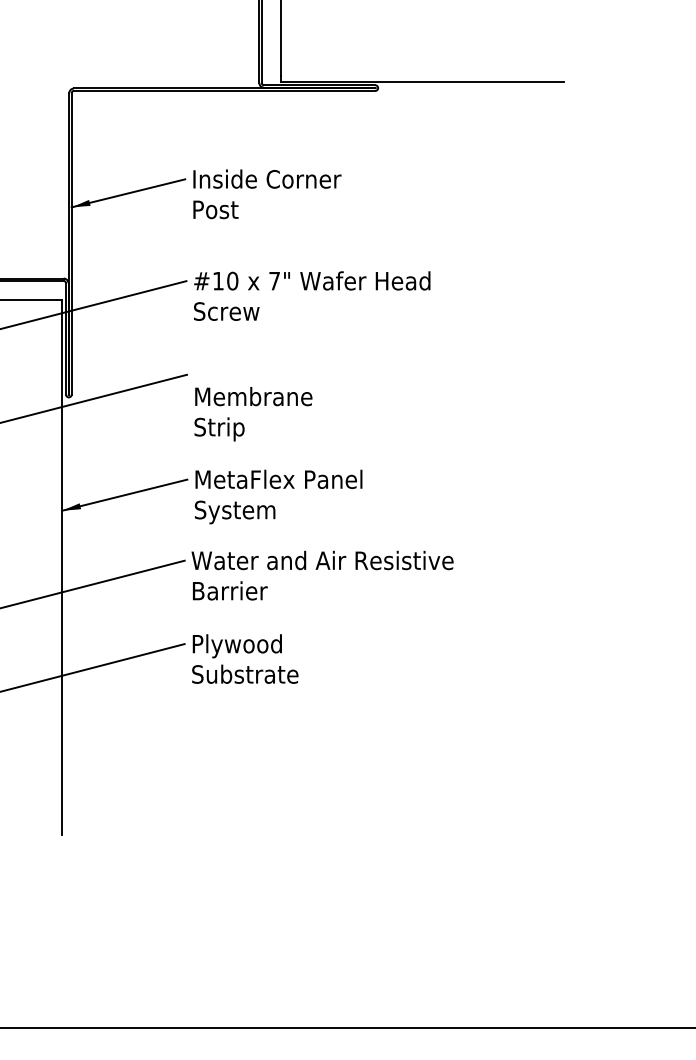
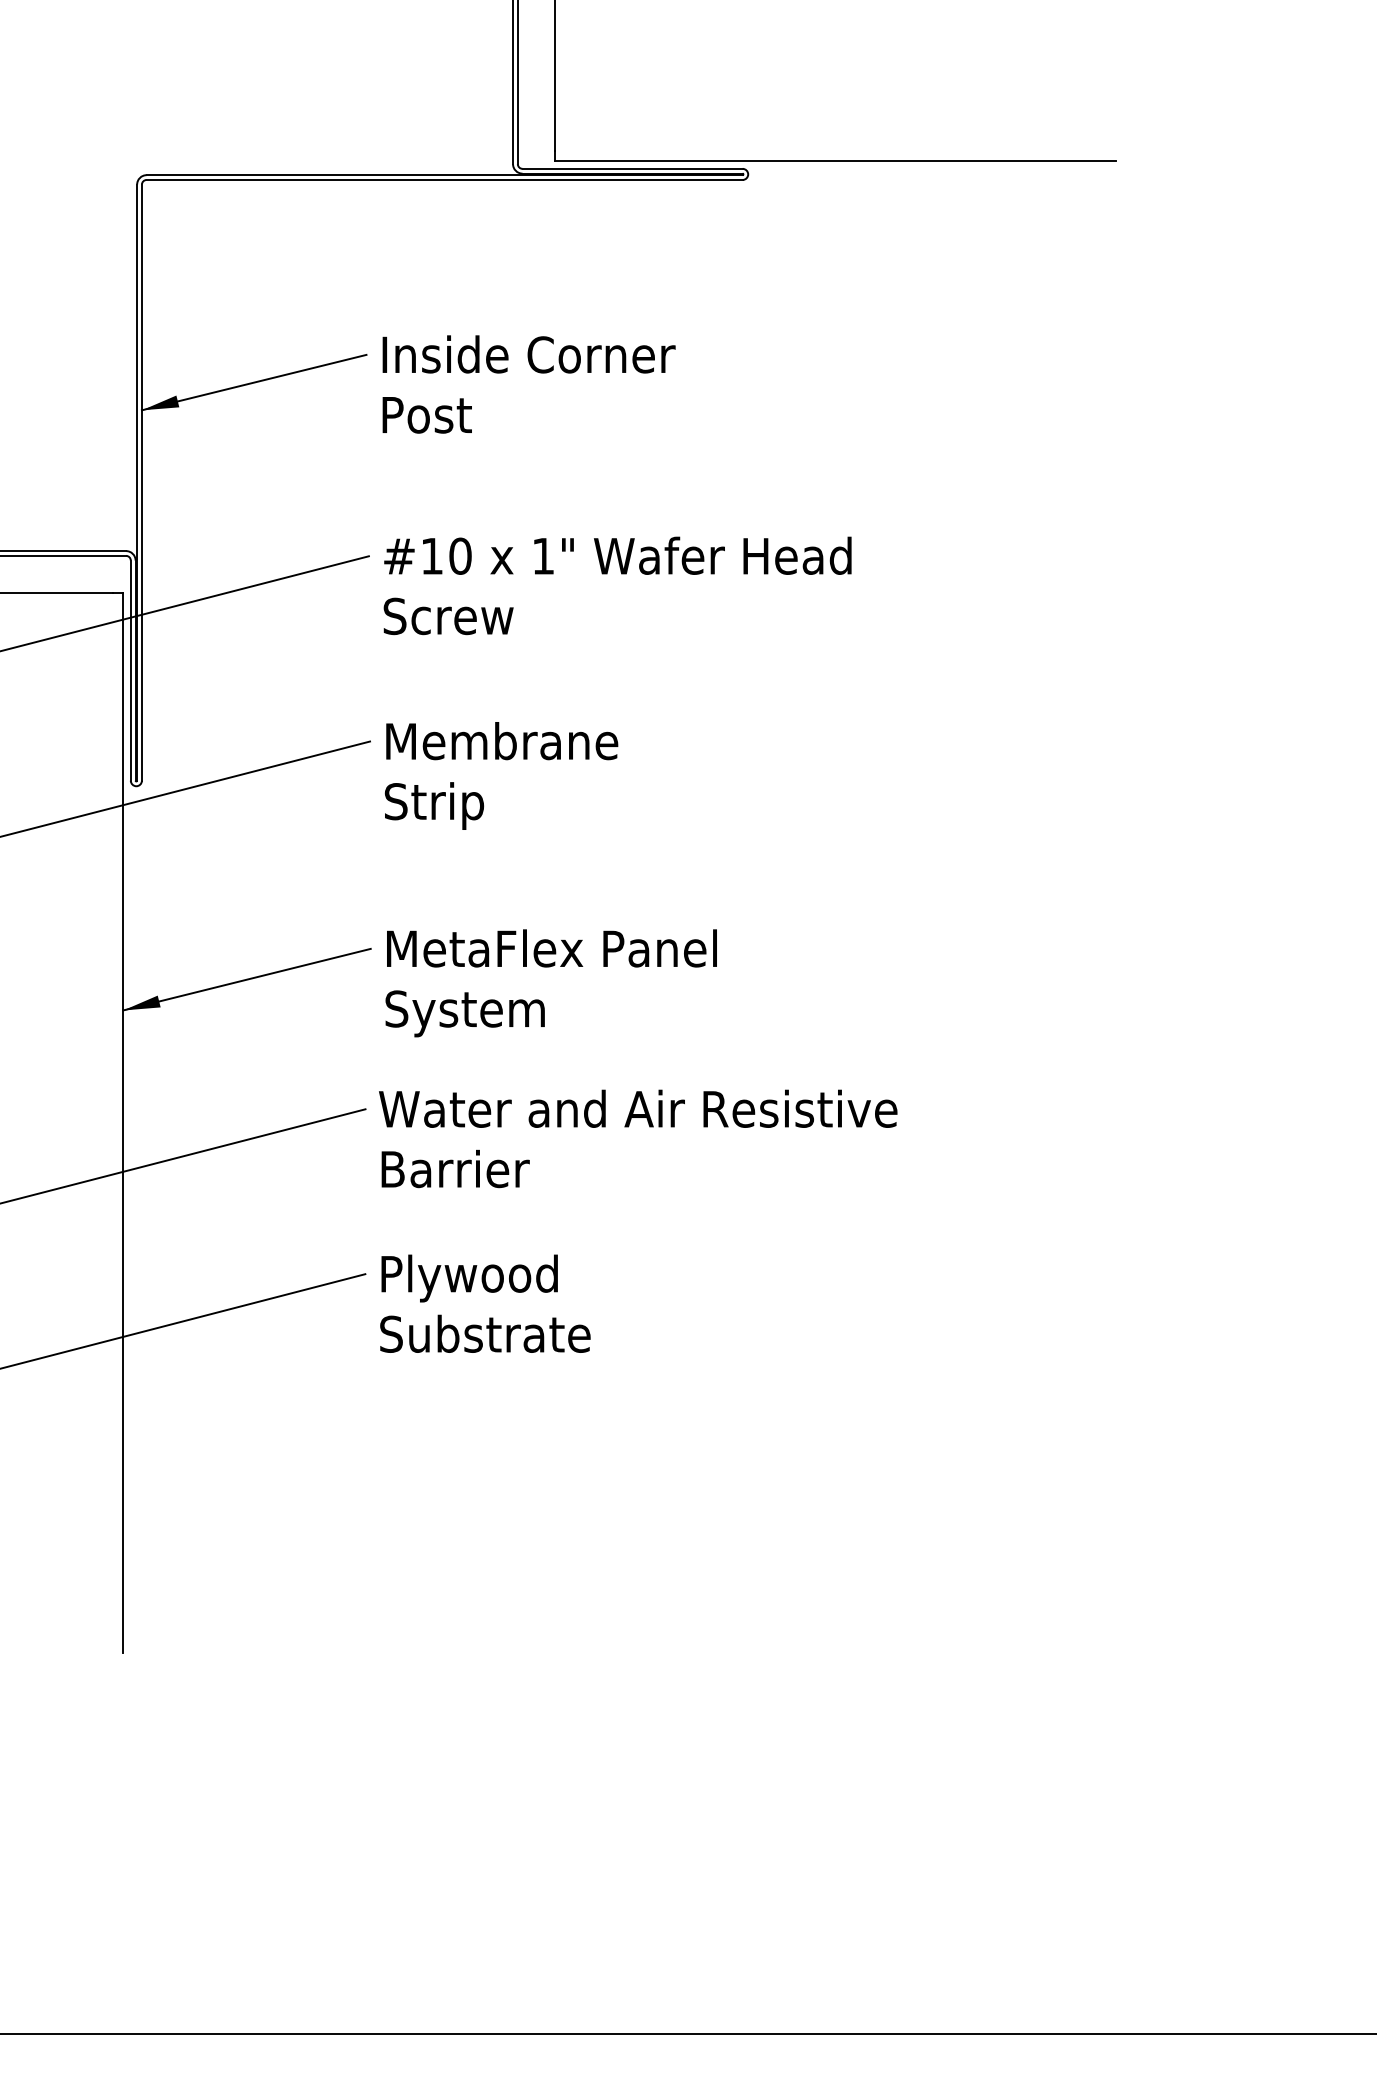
text: (274, 281) -> (543, 556), 7" -> 1"
text: (253, 414) -> (501, 776), moved

